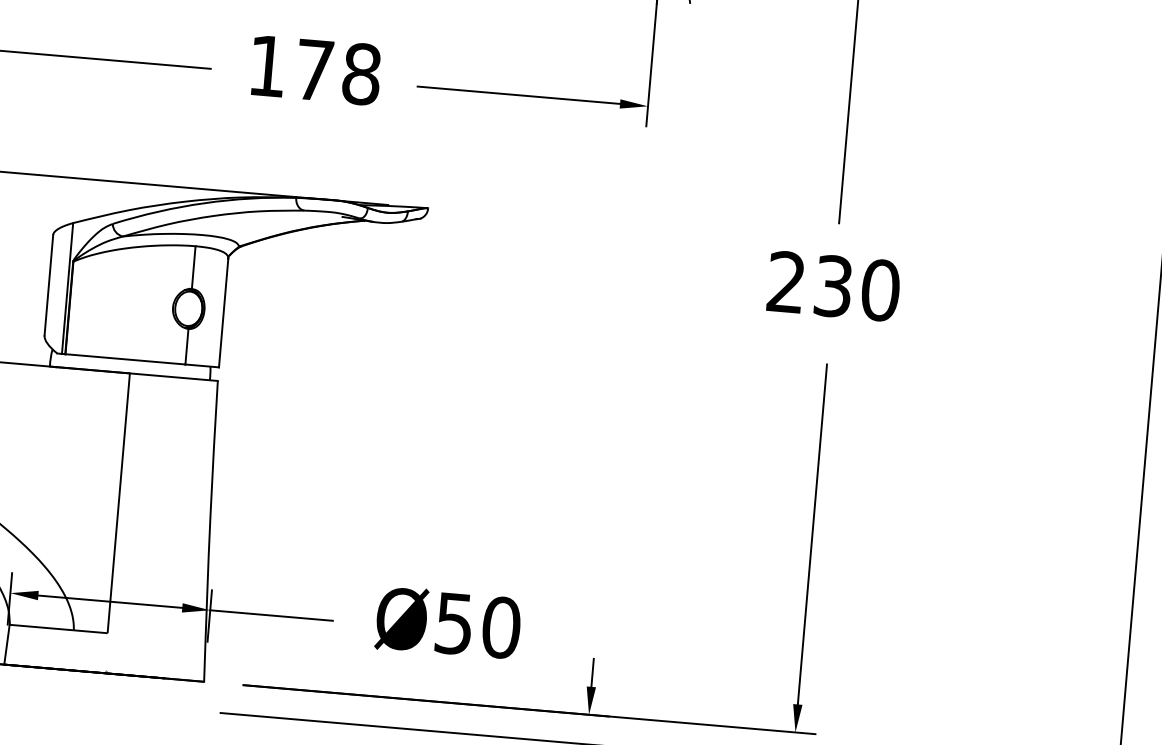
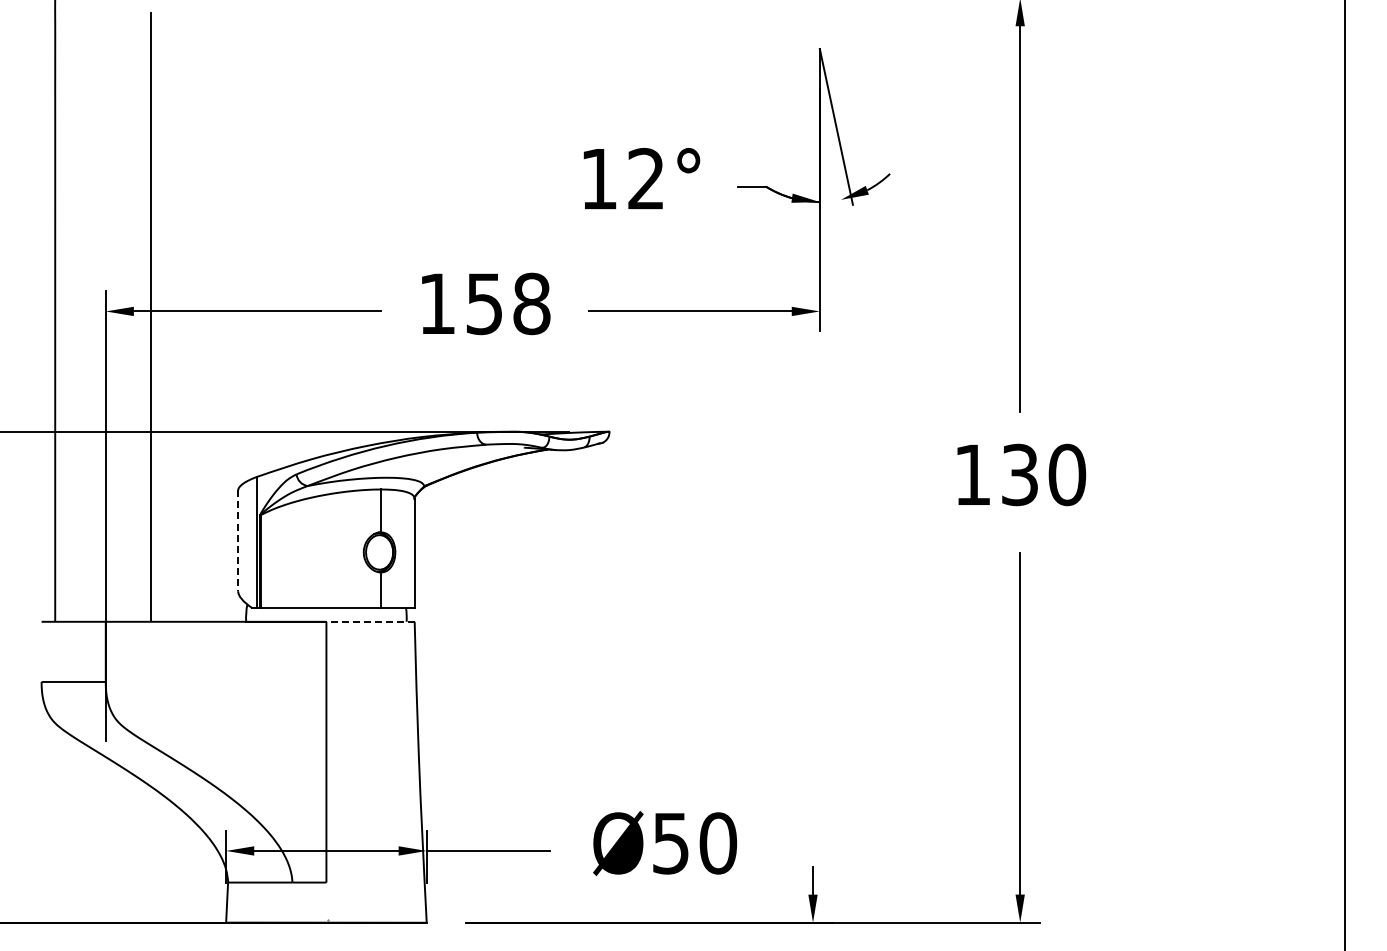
text: (314, 70) -> (484, 304), 178 -> 158
text: (785, 280) -> (971, 473), 230 -> 130
line: (49, 285) -> (238, 541), solid -> dashed
line: (173, 376) -> (370, 621), solid -> dashed

